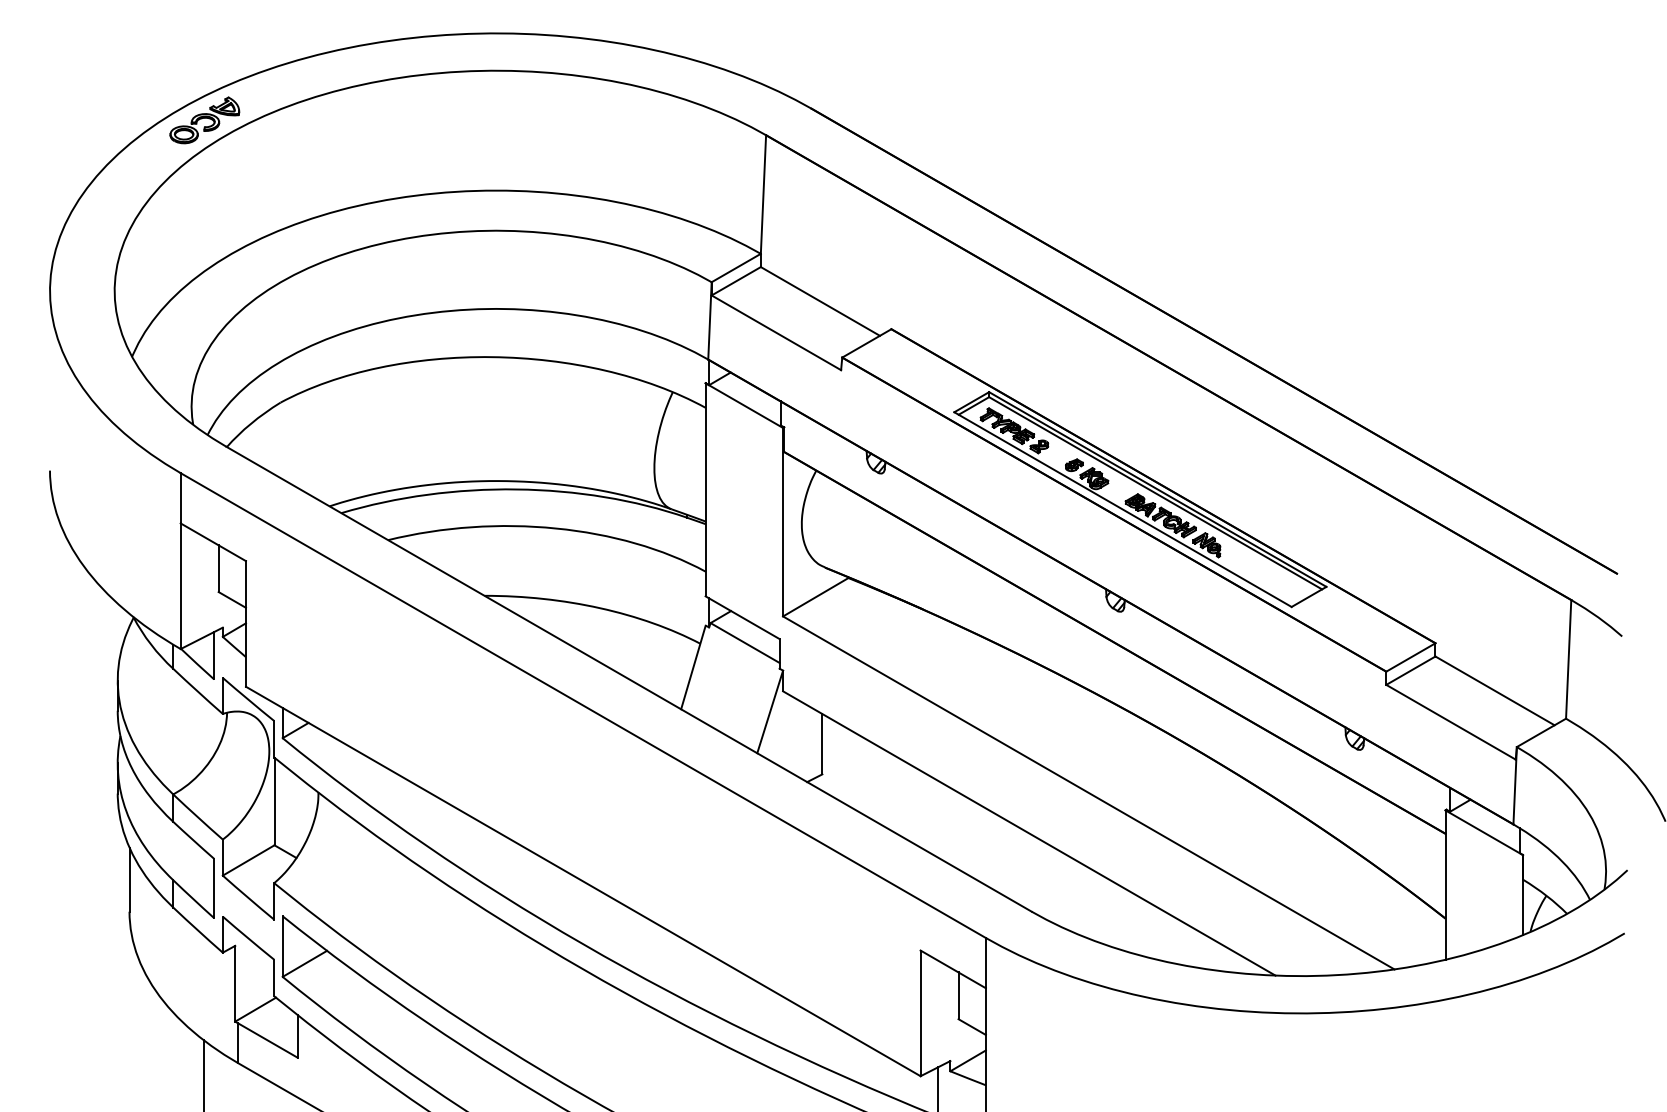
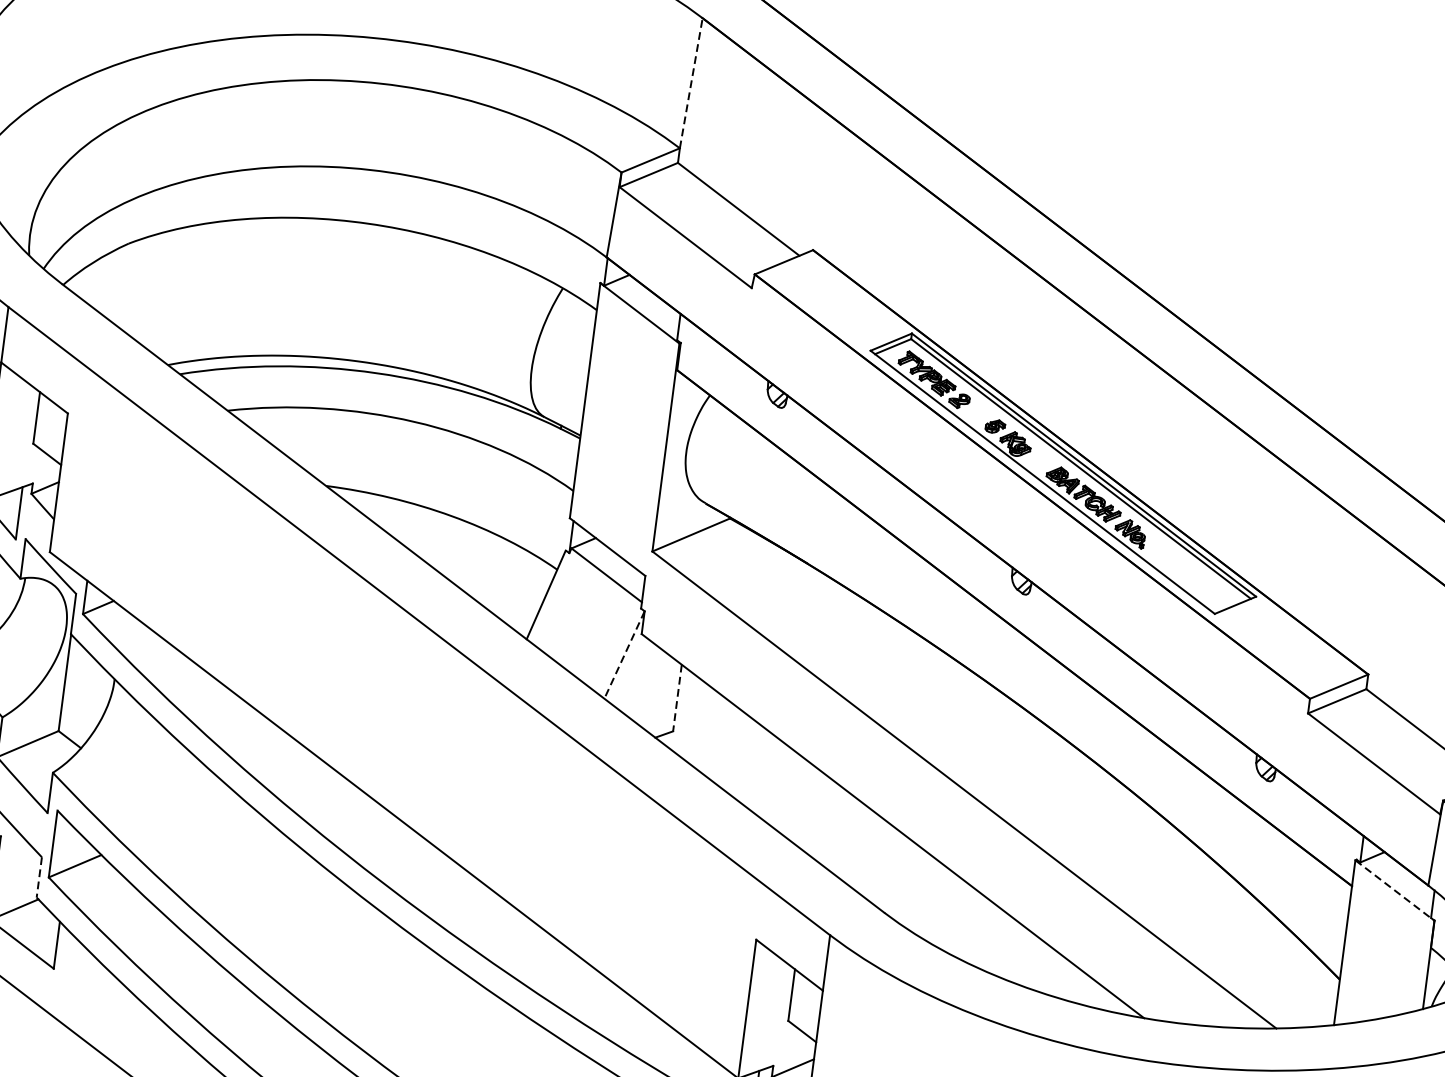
line: (763, 194) -> (691, 83), solid -> dashed
line: (770, 712) -> (624, 655), solid -> dashed
line: (822, 744) -> (677, 698), solid -> dashed
line: (1484, 832) -> (1395, 890), solid -> dashed
line: (274, 978) -> (39, 878), solid -> dashed

